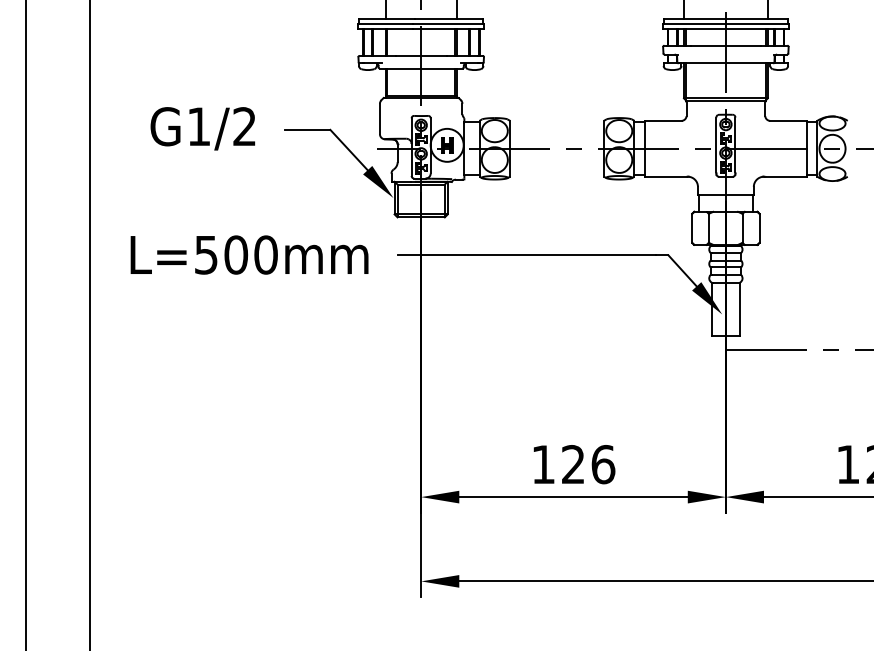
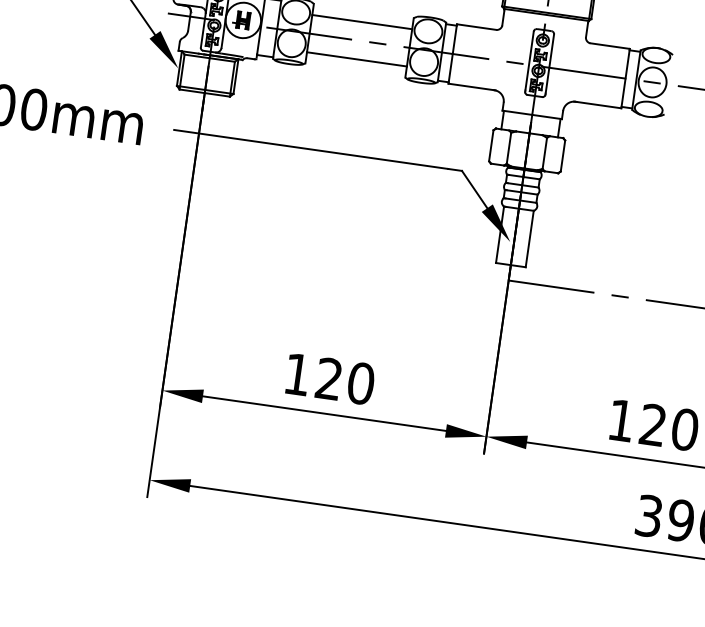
line: (557, 131) -> (362, 22), added
line: (557, 166) -> (357, 59), added
text: (603, 464) -> (361, 383), 126 -> 120

